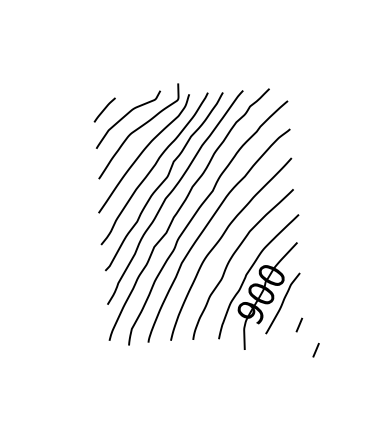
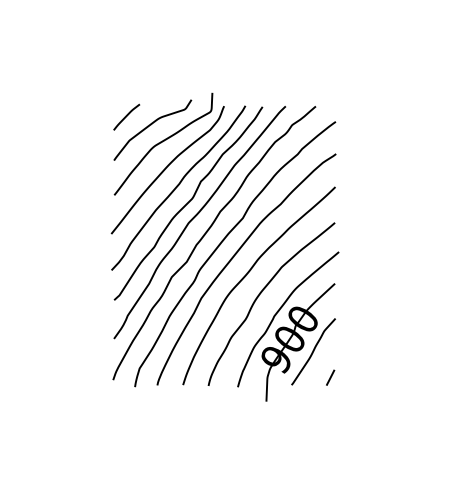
line: (316, 350) -> (347, 407), removed

